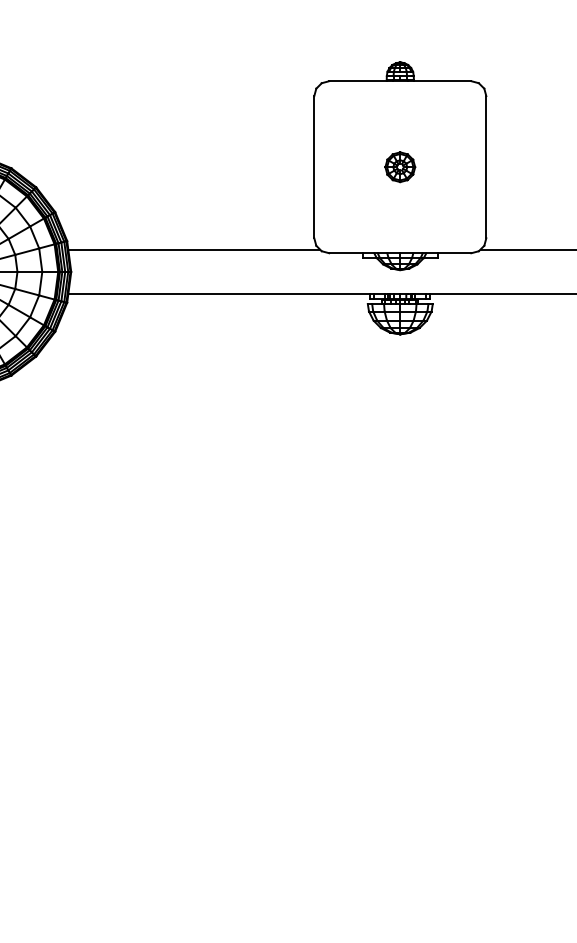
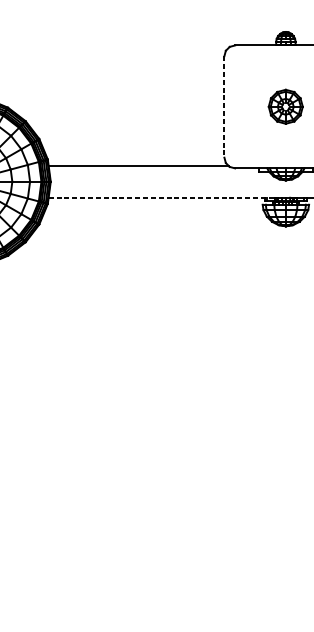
line: (314, 167) -> (224, 107), solid -> dashed
part: (400, 167) -> (286, 107), size x1.6
line: (226, 294) -> (161, 197), solid -> dashed

